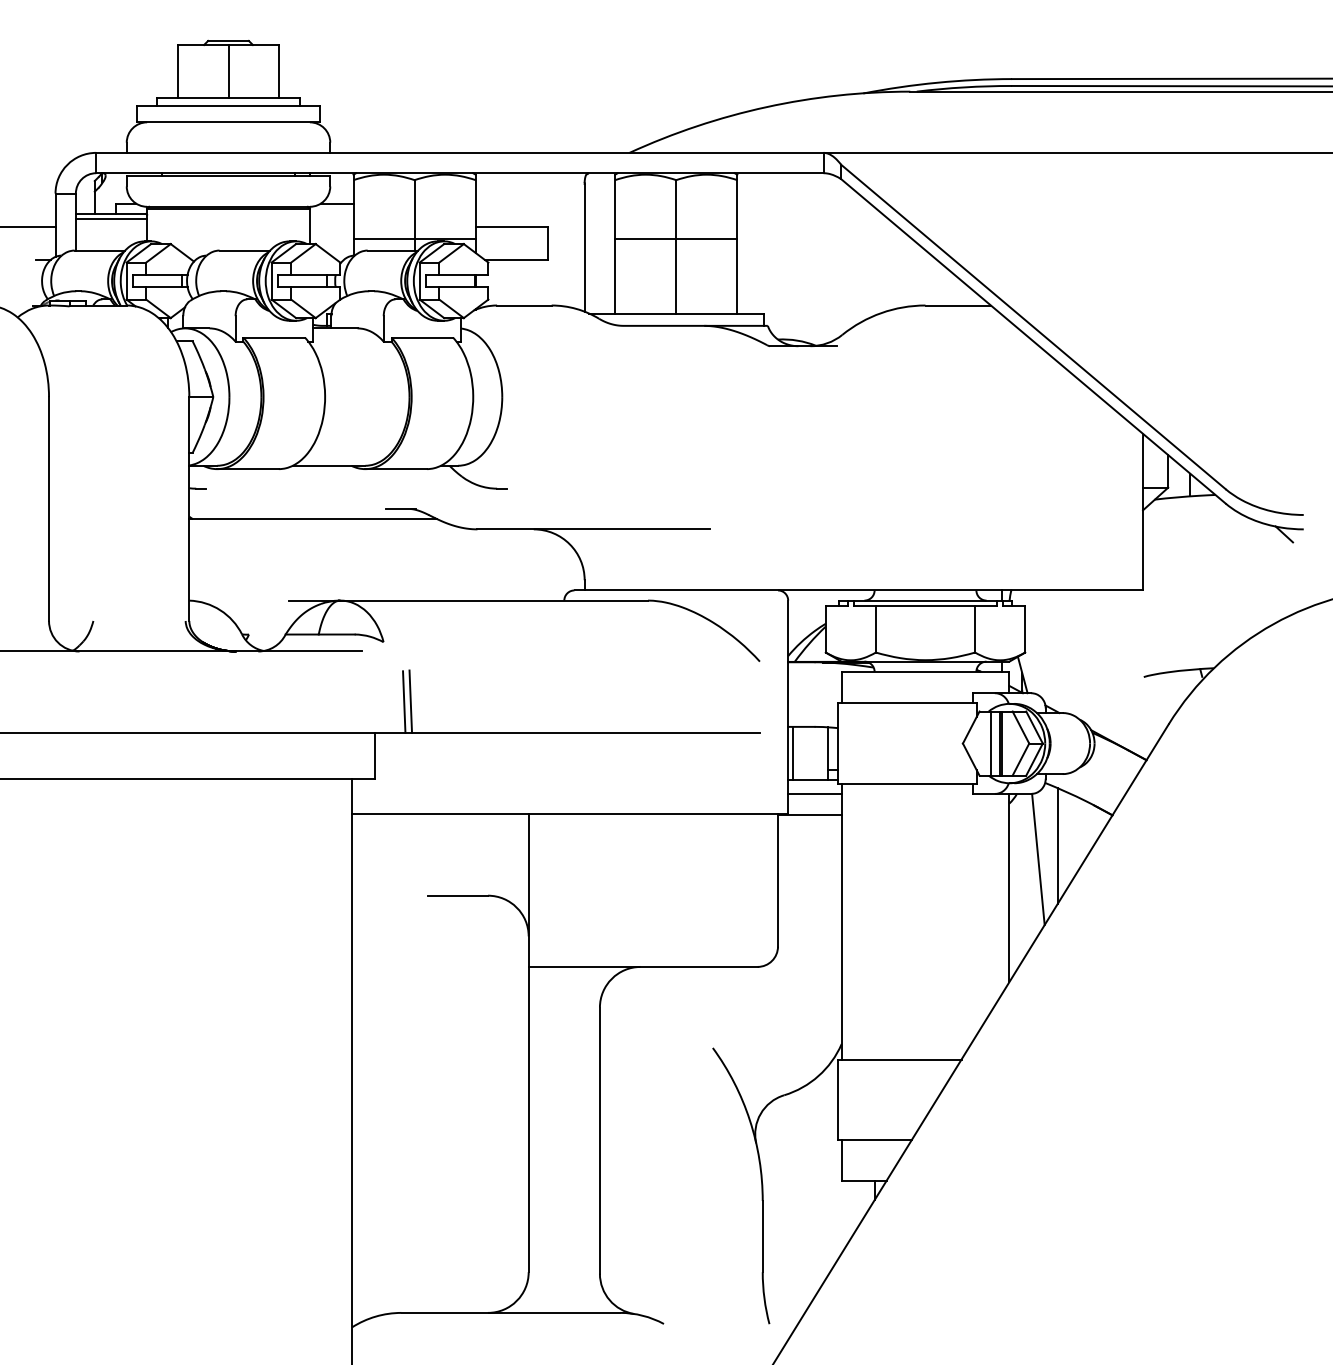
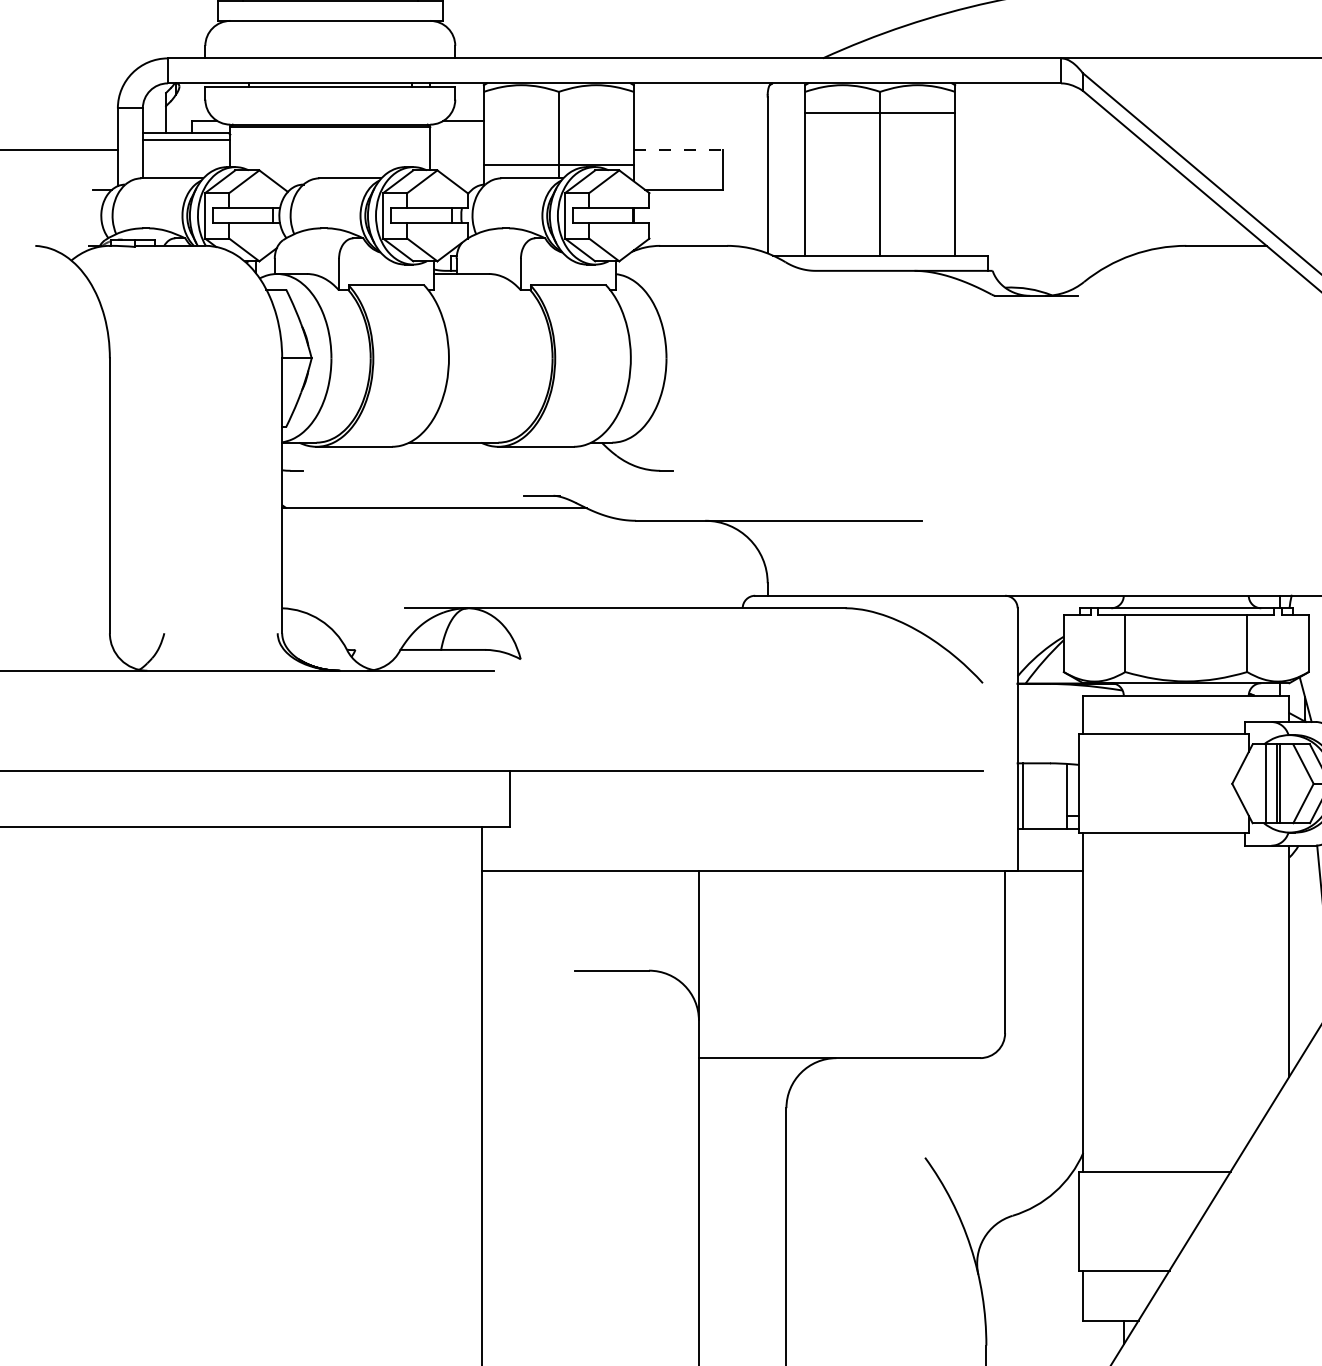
line: (512, 227) -> (679, 150), solid -> dashed
line: (676, 239) -> (880, 113), moved
line: (404, 701) -> (546, 732), removed
line: (410, 701) -> (553, 732), removed
line: (814, 794) -> (1049, 846), removed

